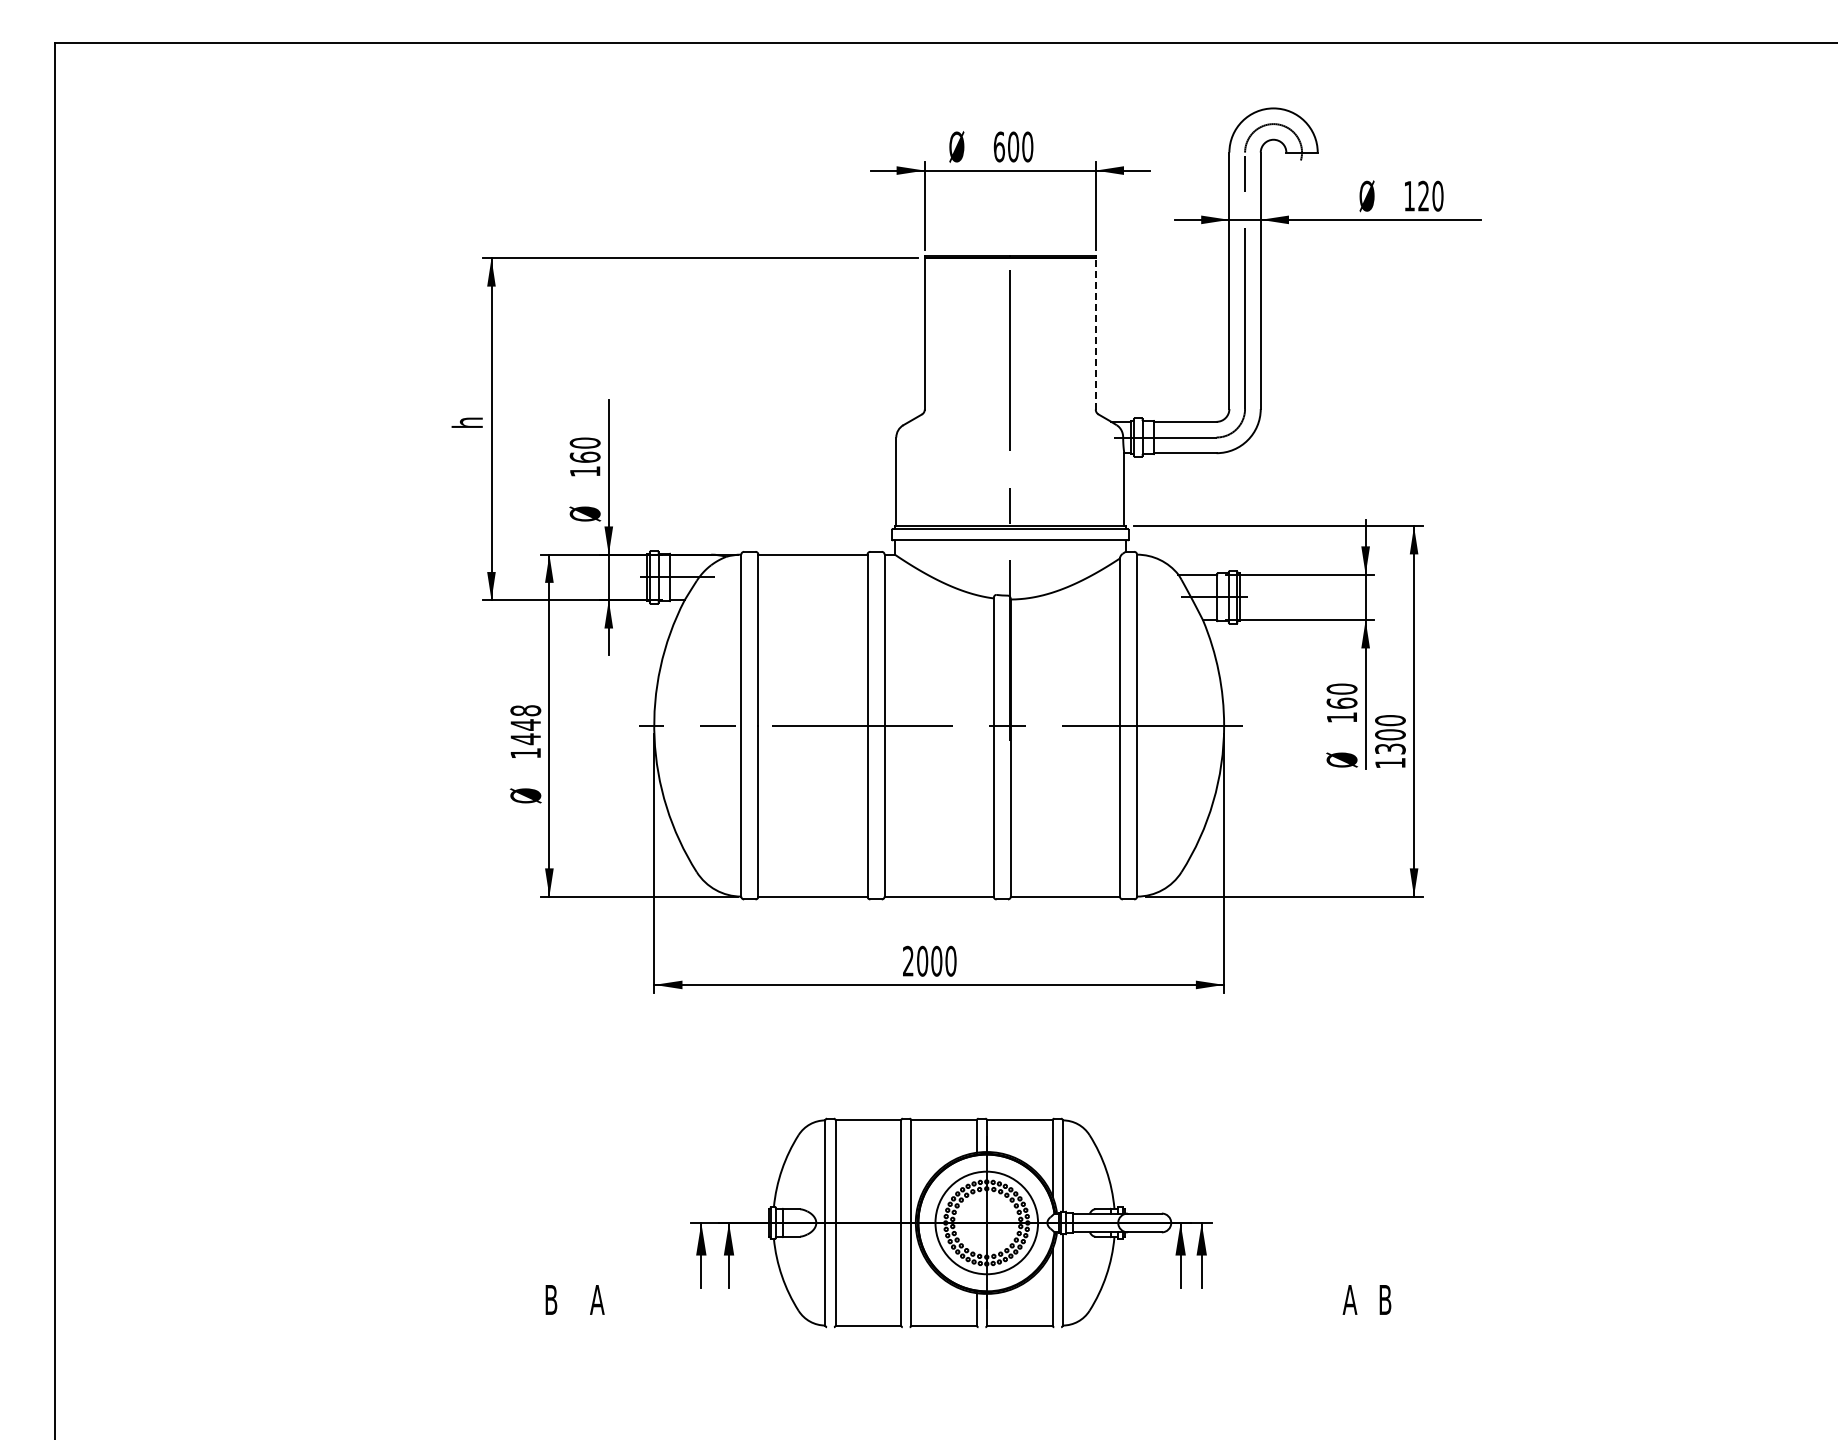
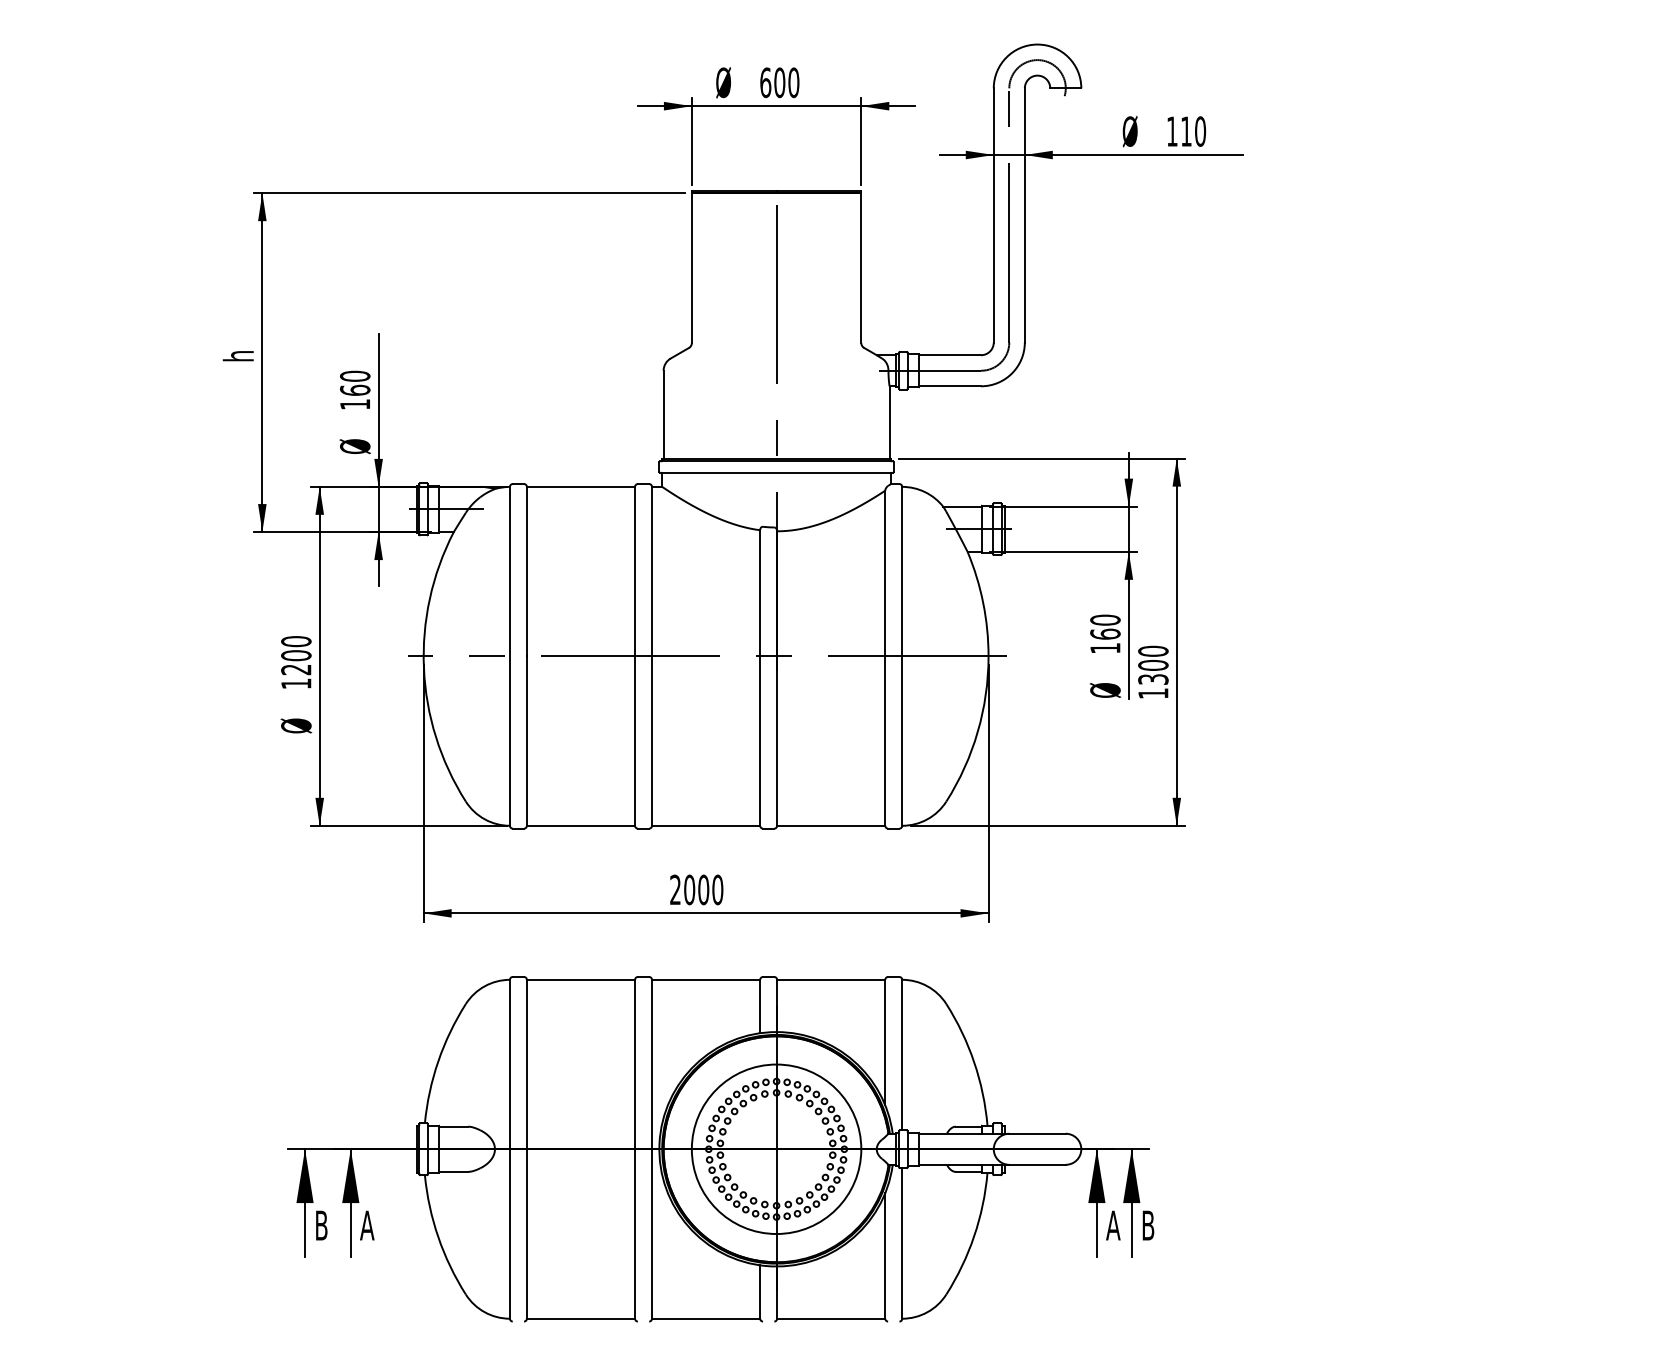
text: (1423, 195) -> (1186, 130), 120 -> 110
line: (1095, 333) -> (861, 267), dashed -> solid
text: (525, 725) -> (296, 656), 1448 -> 1200
part: (951, 1222) -> (718, 1148), size x1.67

